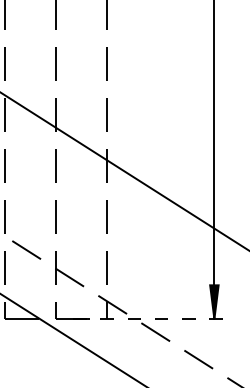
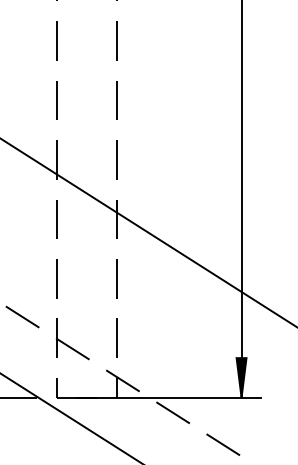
line: (152, 319) -> (169, 397), dashed -> solid

